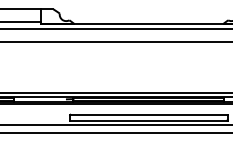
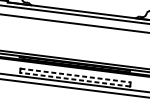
line: (148, 114) -> (75, 75), solid -> dashed
line: (148, 120) -> (74, 79), solid -> dashed

